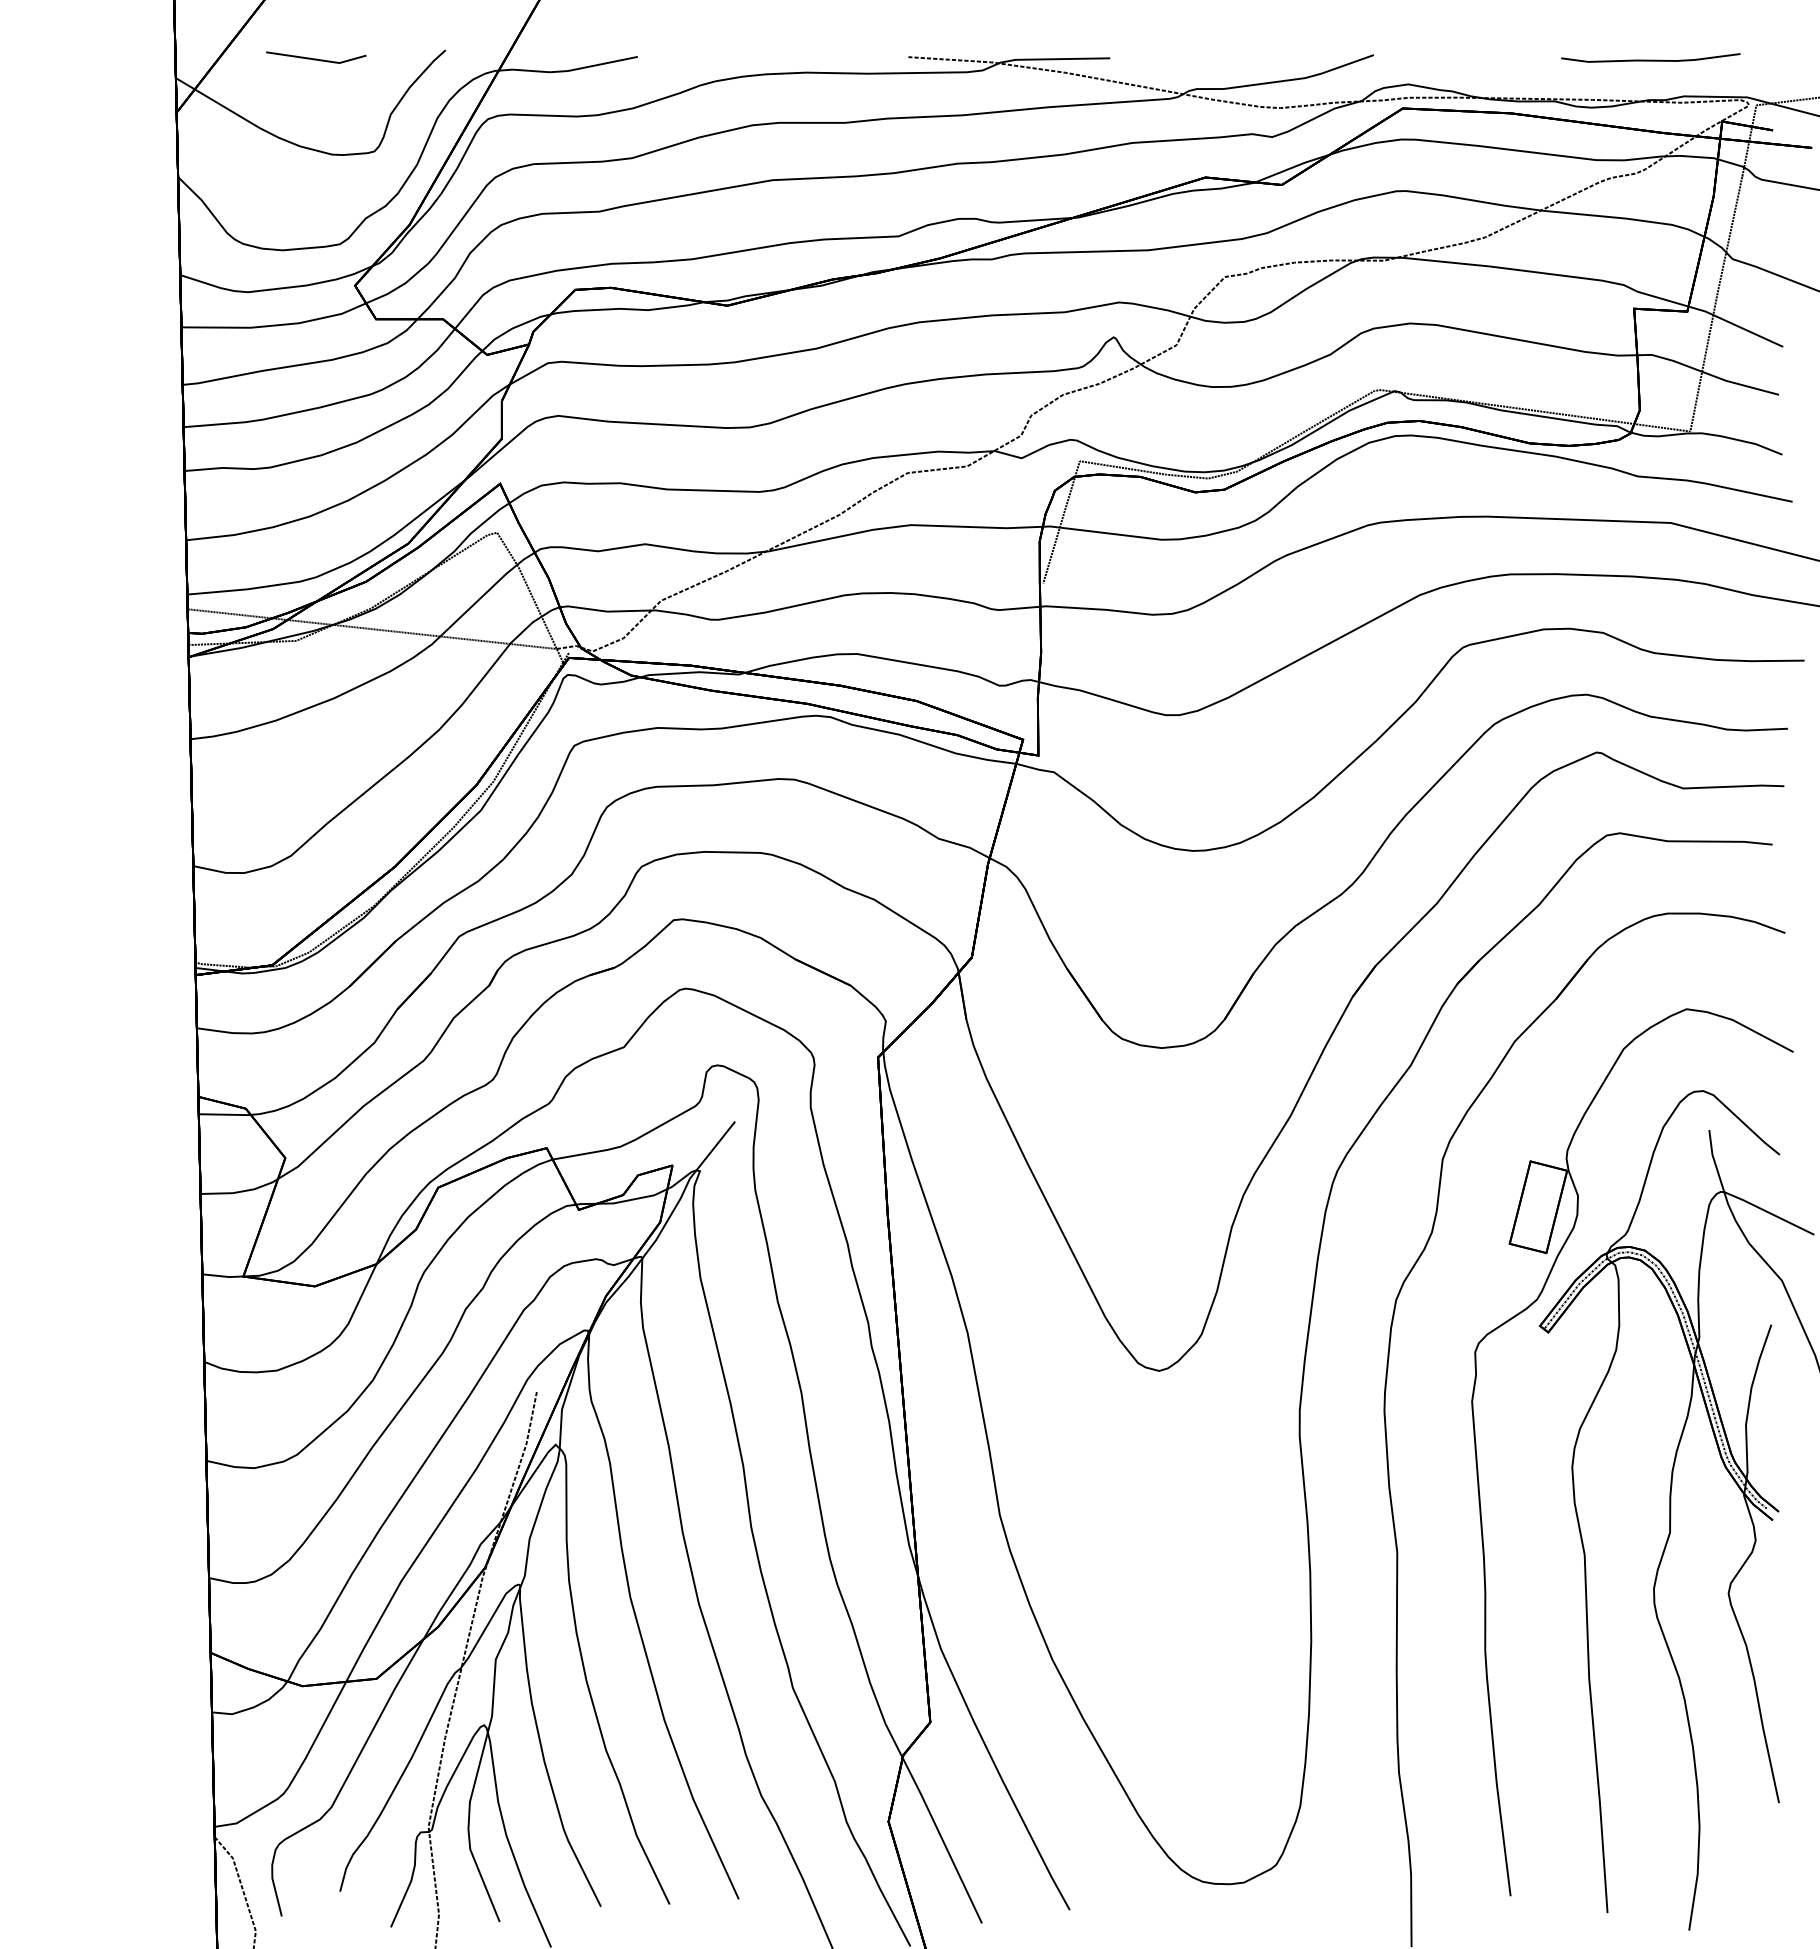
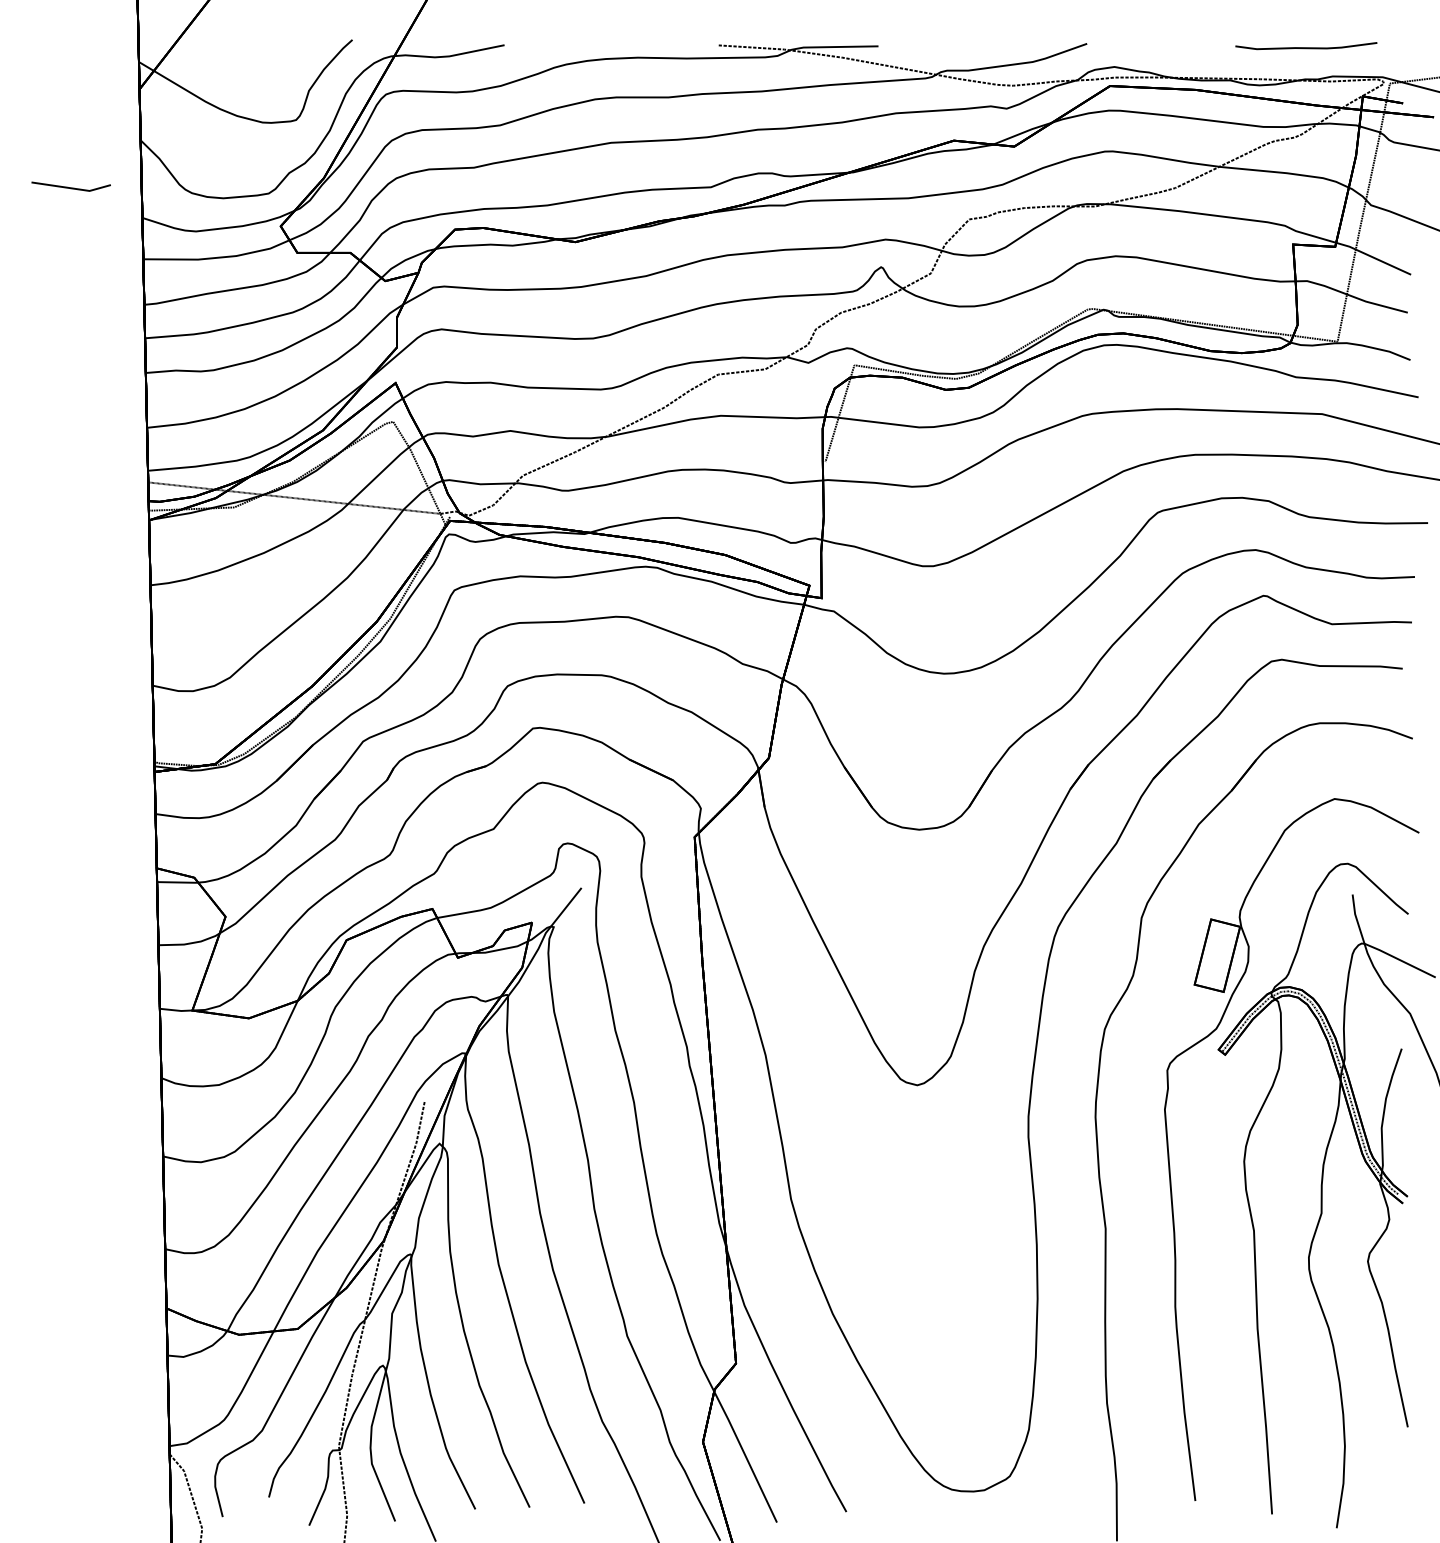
line: (316, 58) -> (71, 187), moved

